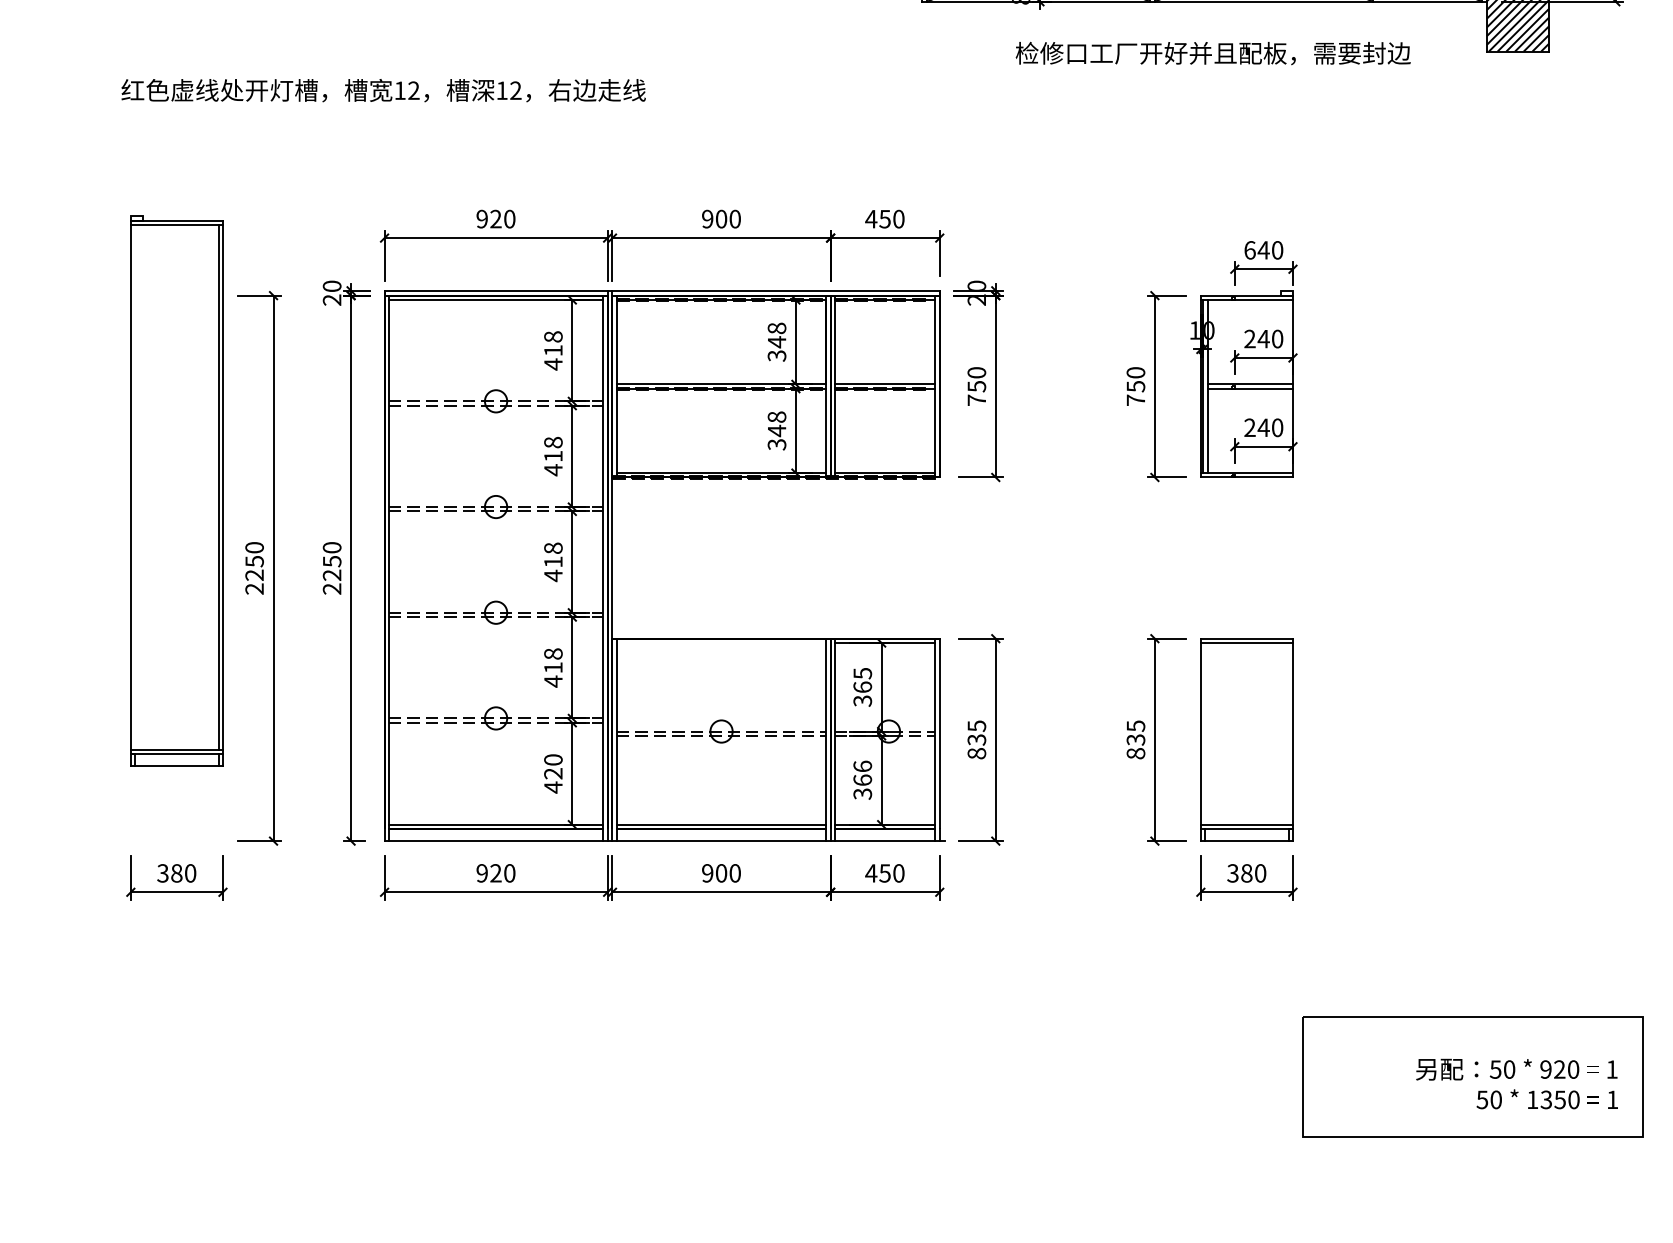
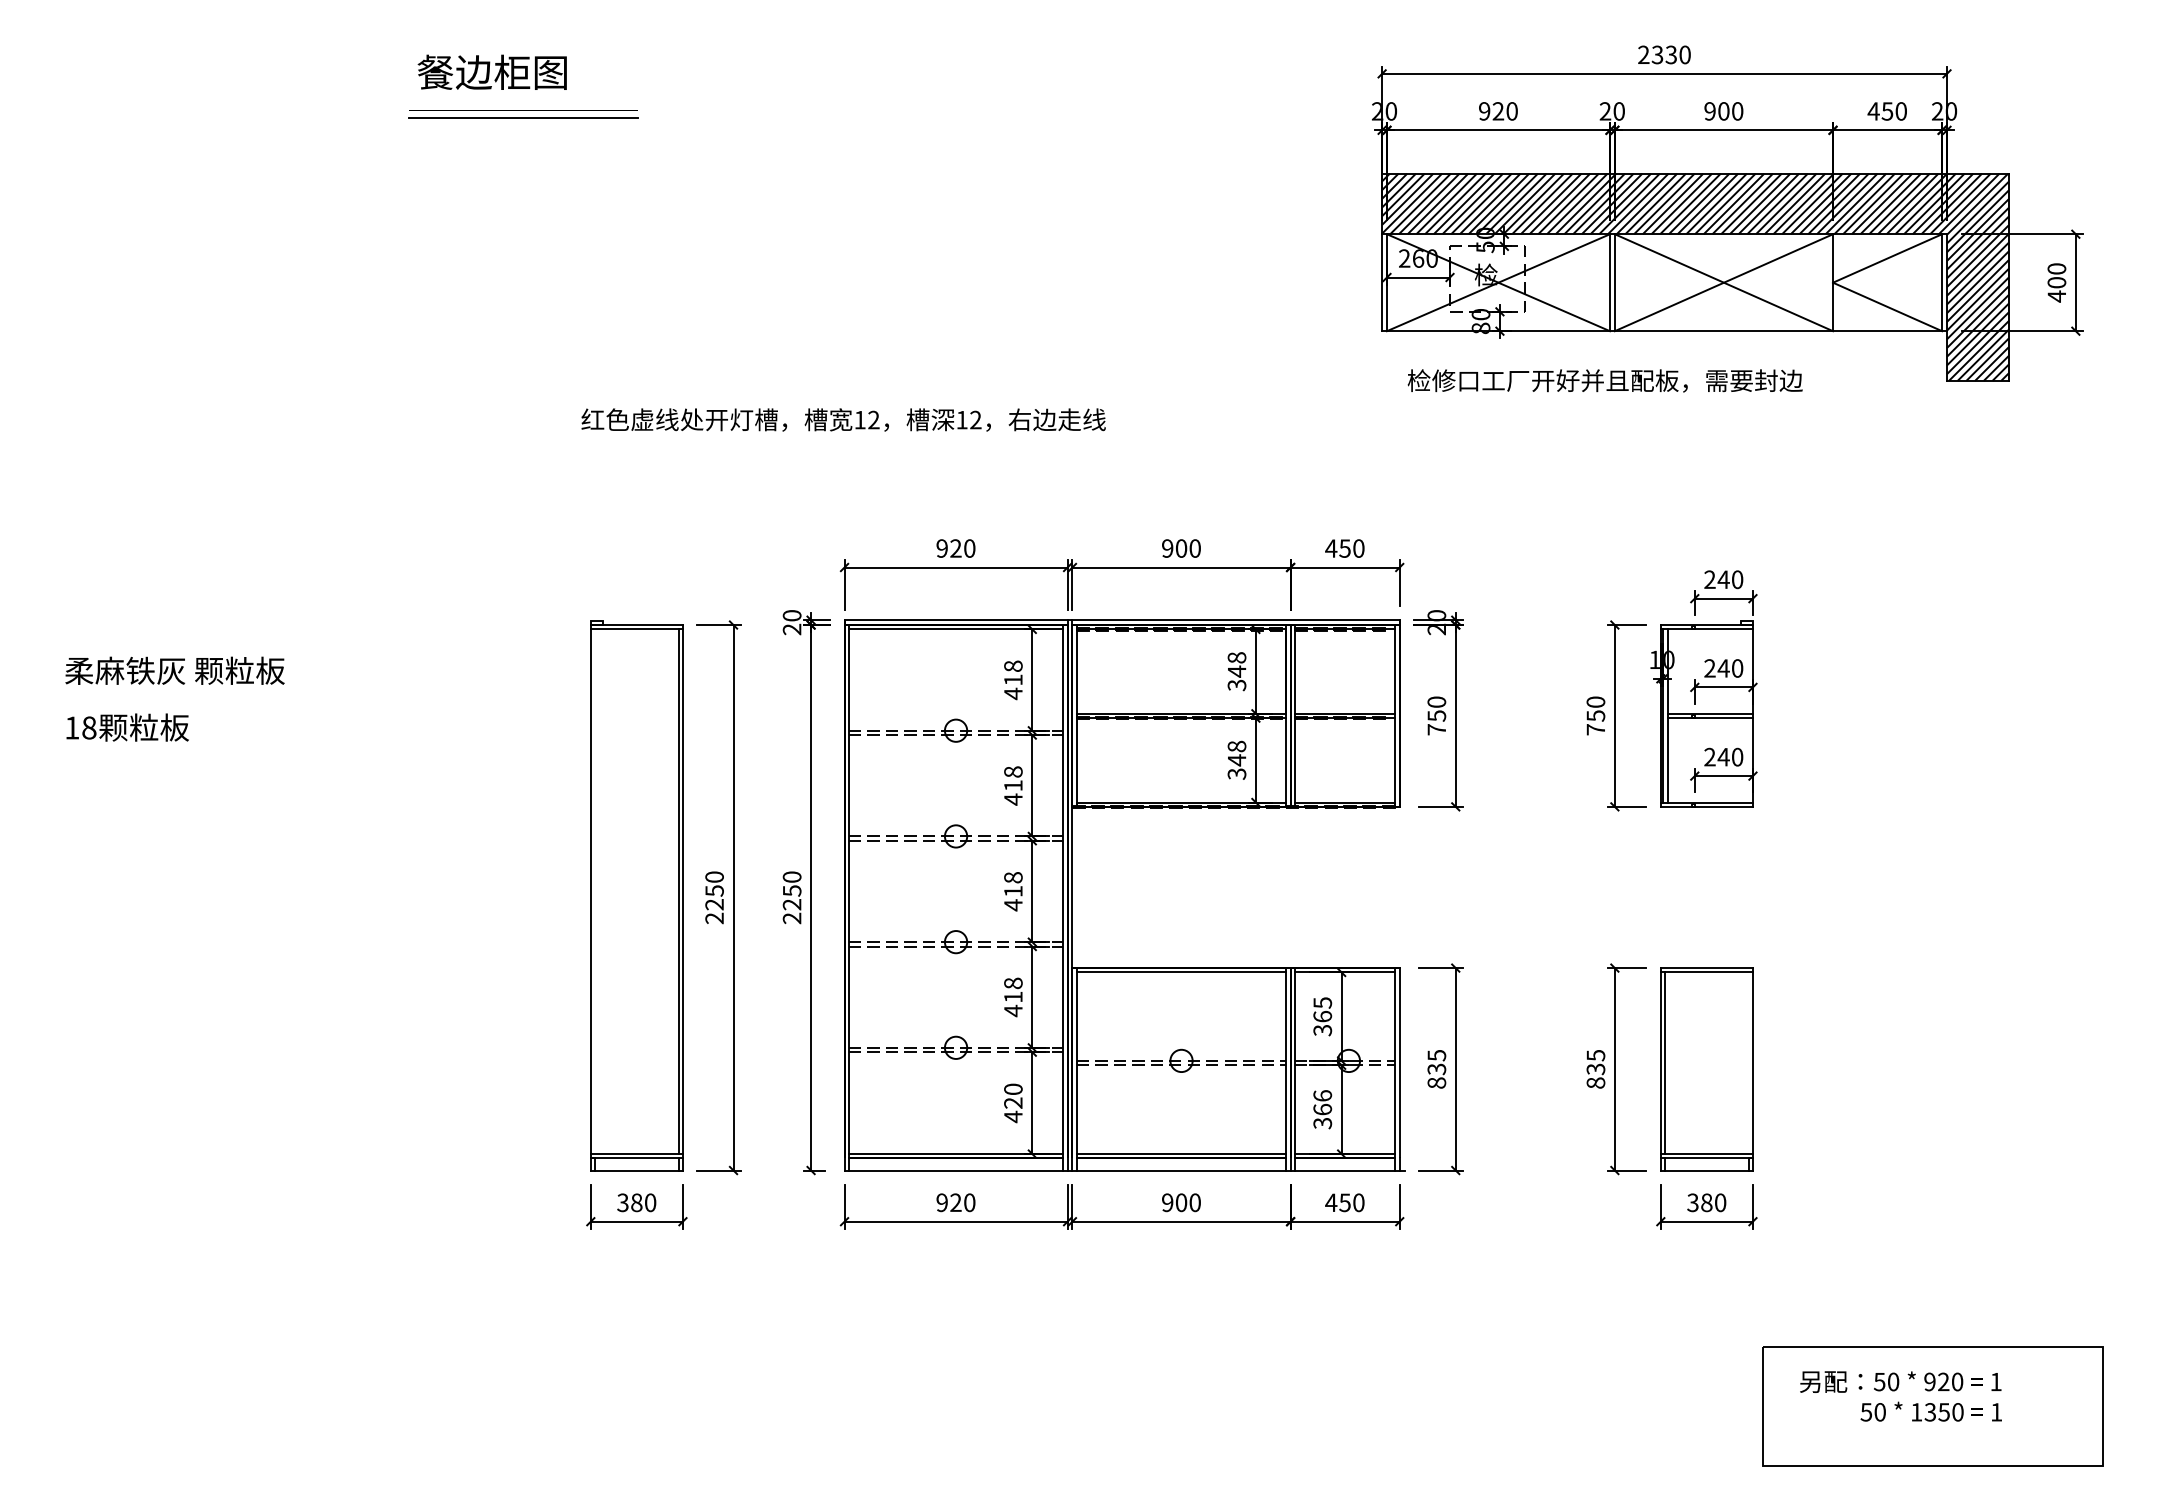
text: (1212, 53) -> (1604, 380), moved
text: (1249, 250) -> (1709, 579), 640 -> 240
part: (176, 491) -> (636, 895), moved
line: (721, 643) -> (1181, 972), added
line: (1205, 734) -> (1665, 1063), added
text: (1516, 1084) -> (1900, 1396), moved

